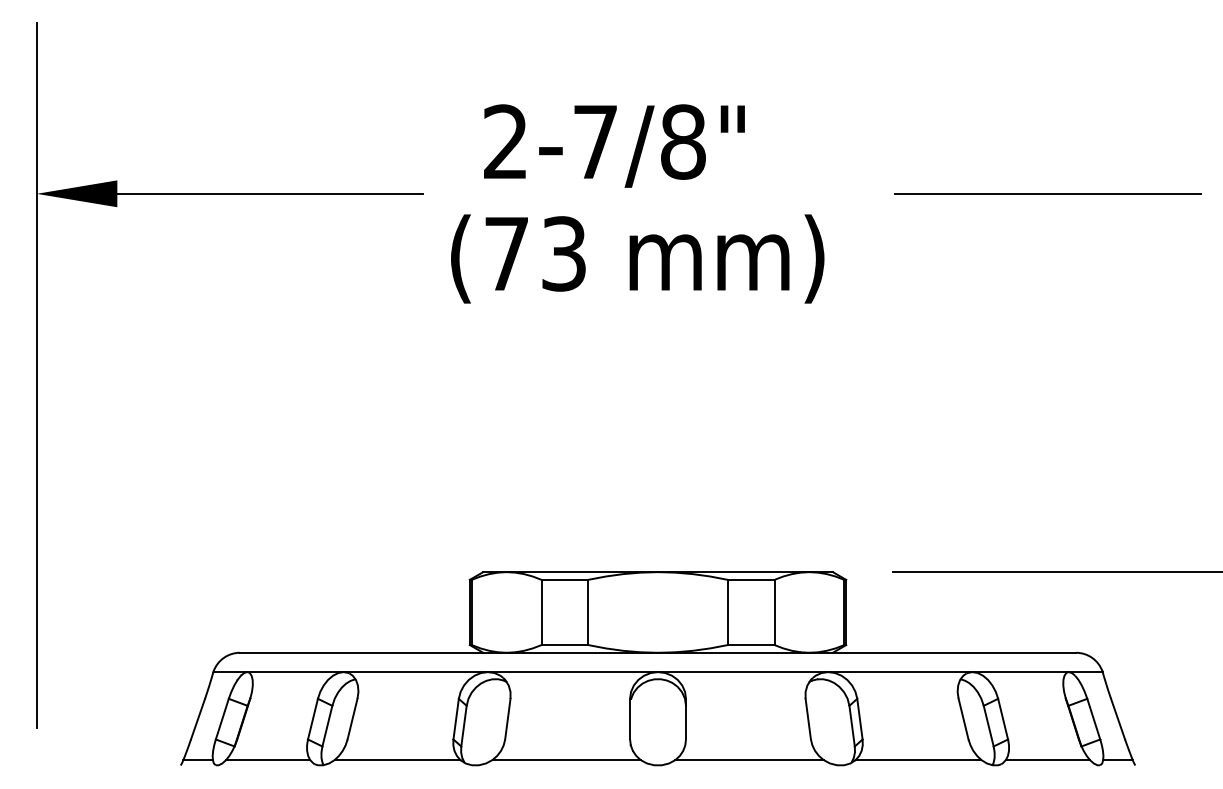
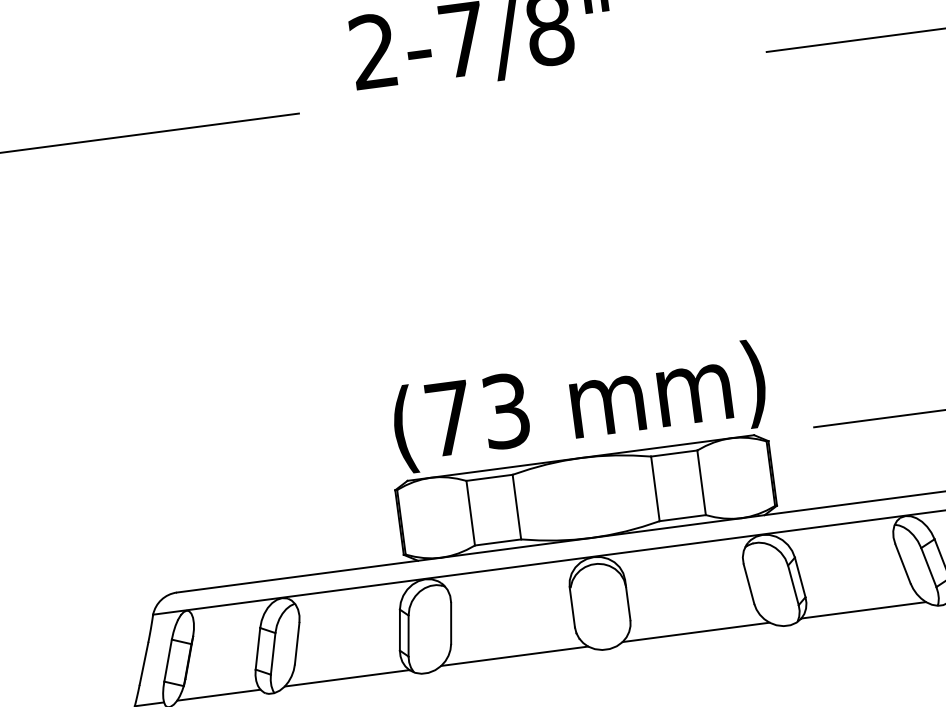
text: (637, 258) -> (579, 406), moved

